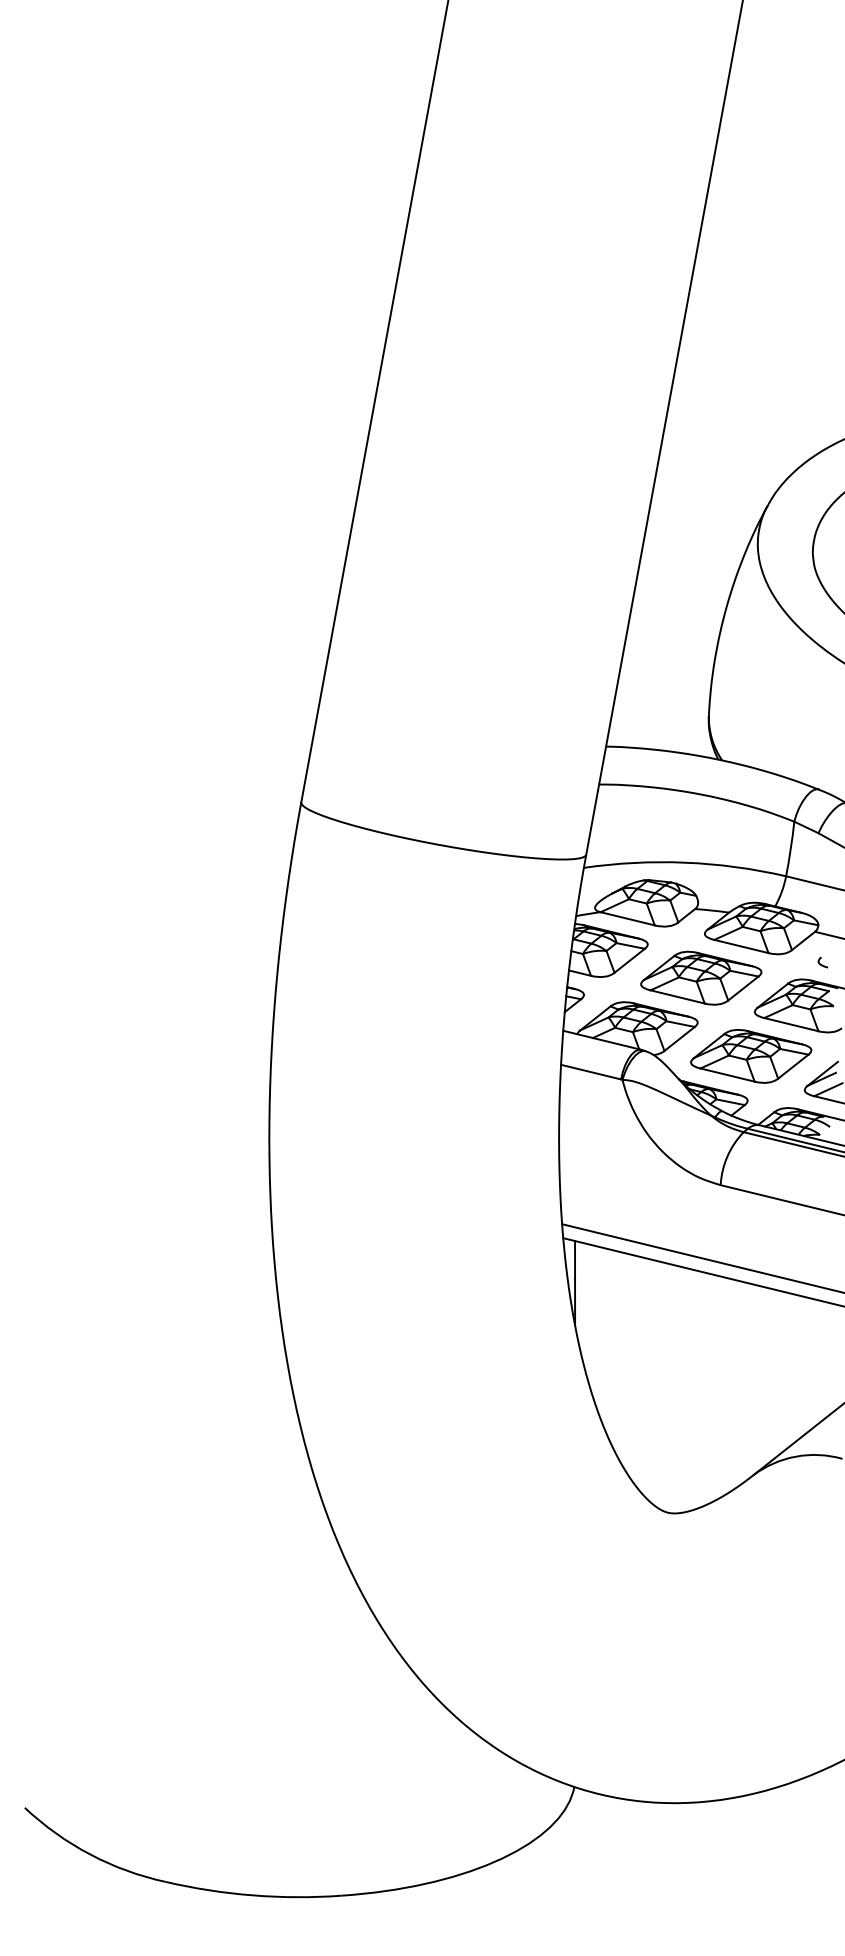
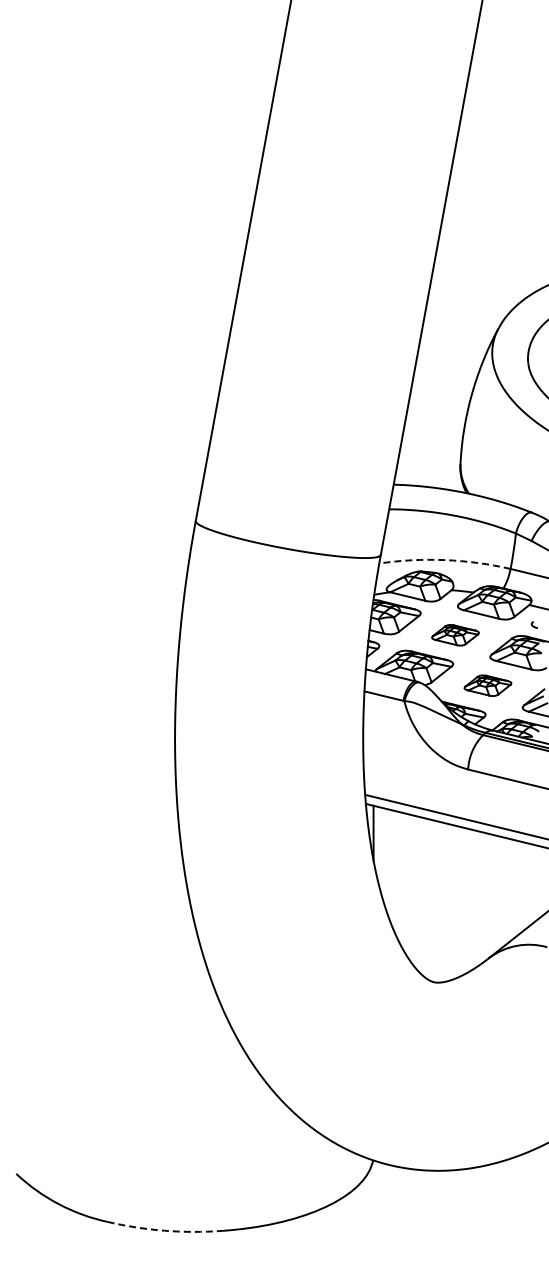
arc: (685, 863) -> (445, 560), solid -> dashed
part: (701, 978) -> (455, 635), size x0.6
part: (750, 1055) -> (487, 685), size x0.6
arc: (253, 1895) -> (164, 1230), solid -> dashed

